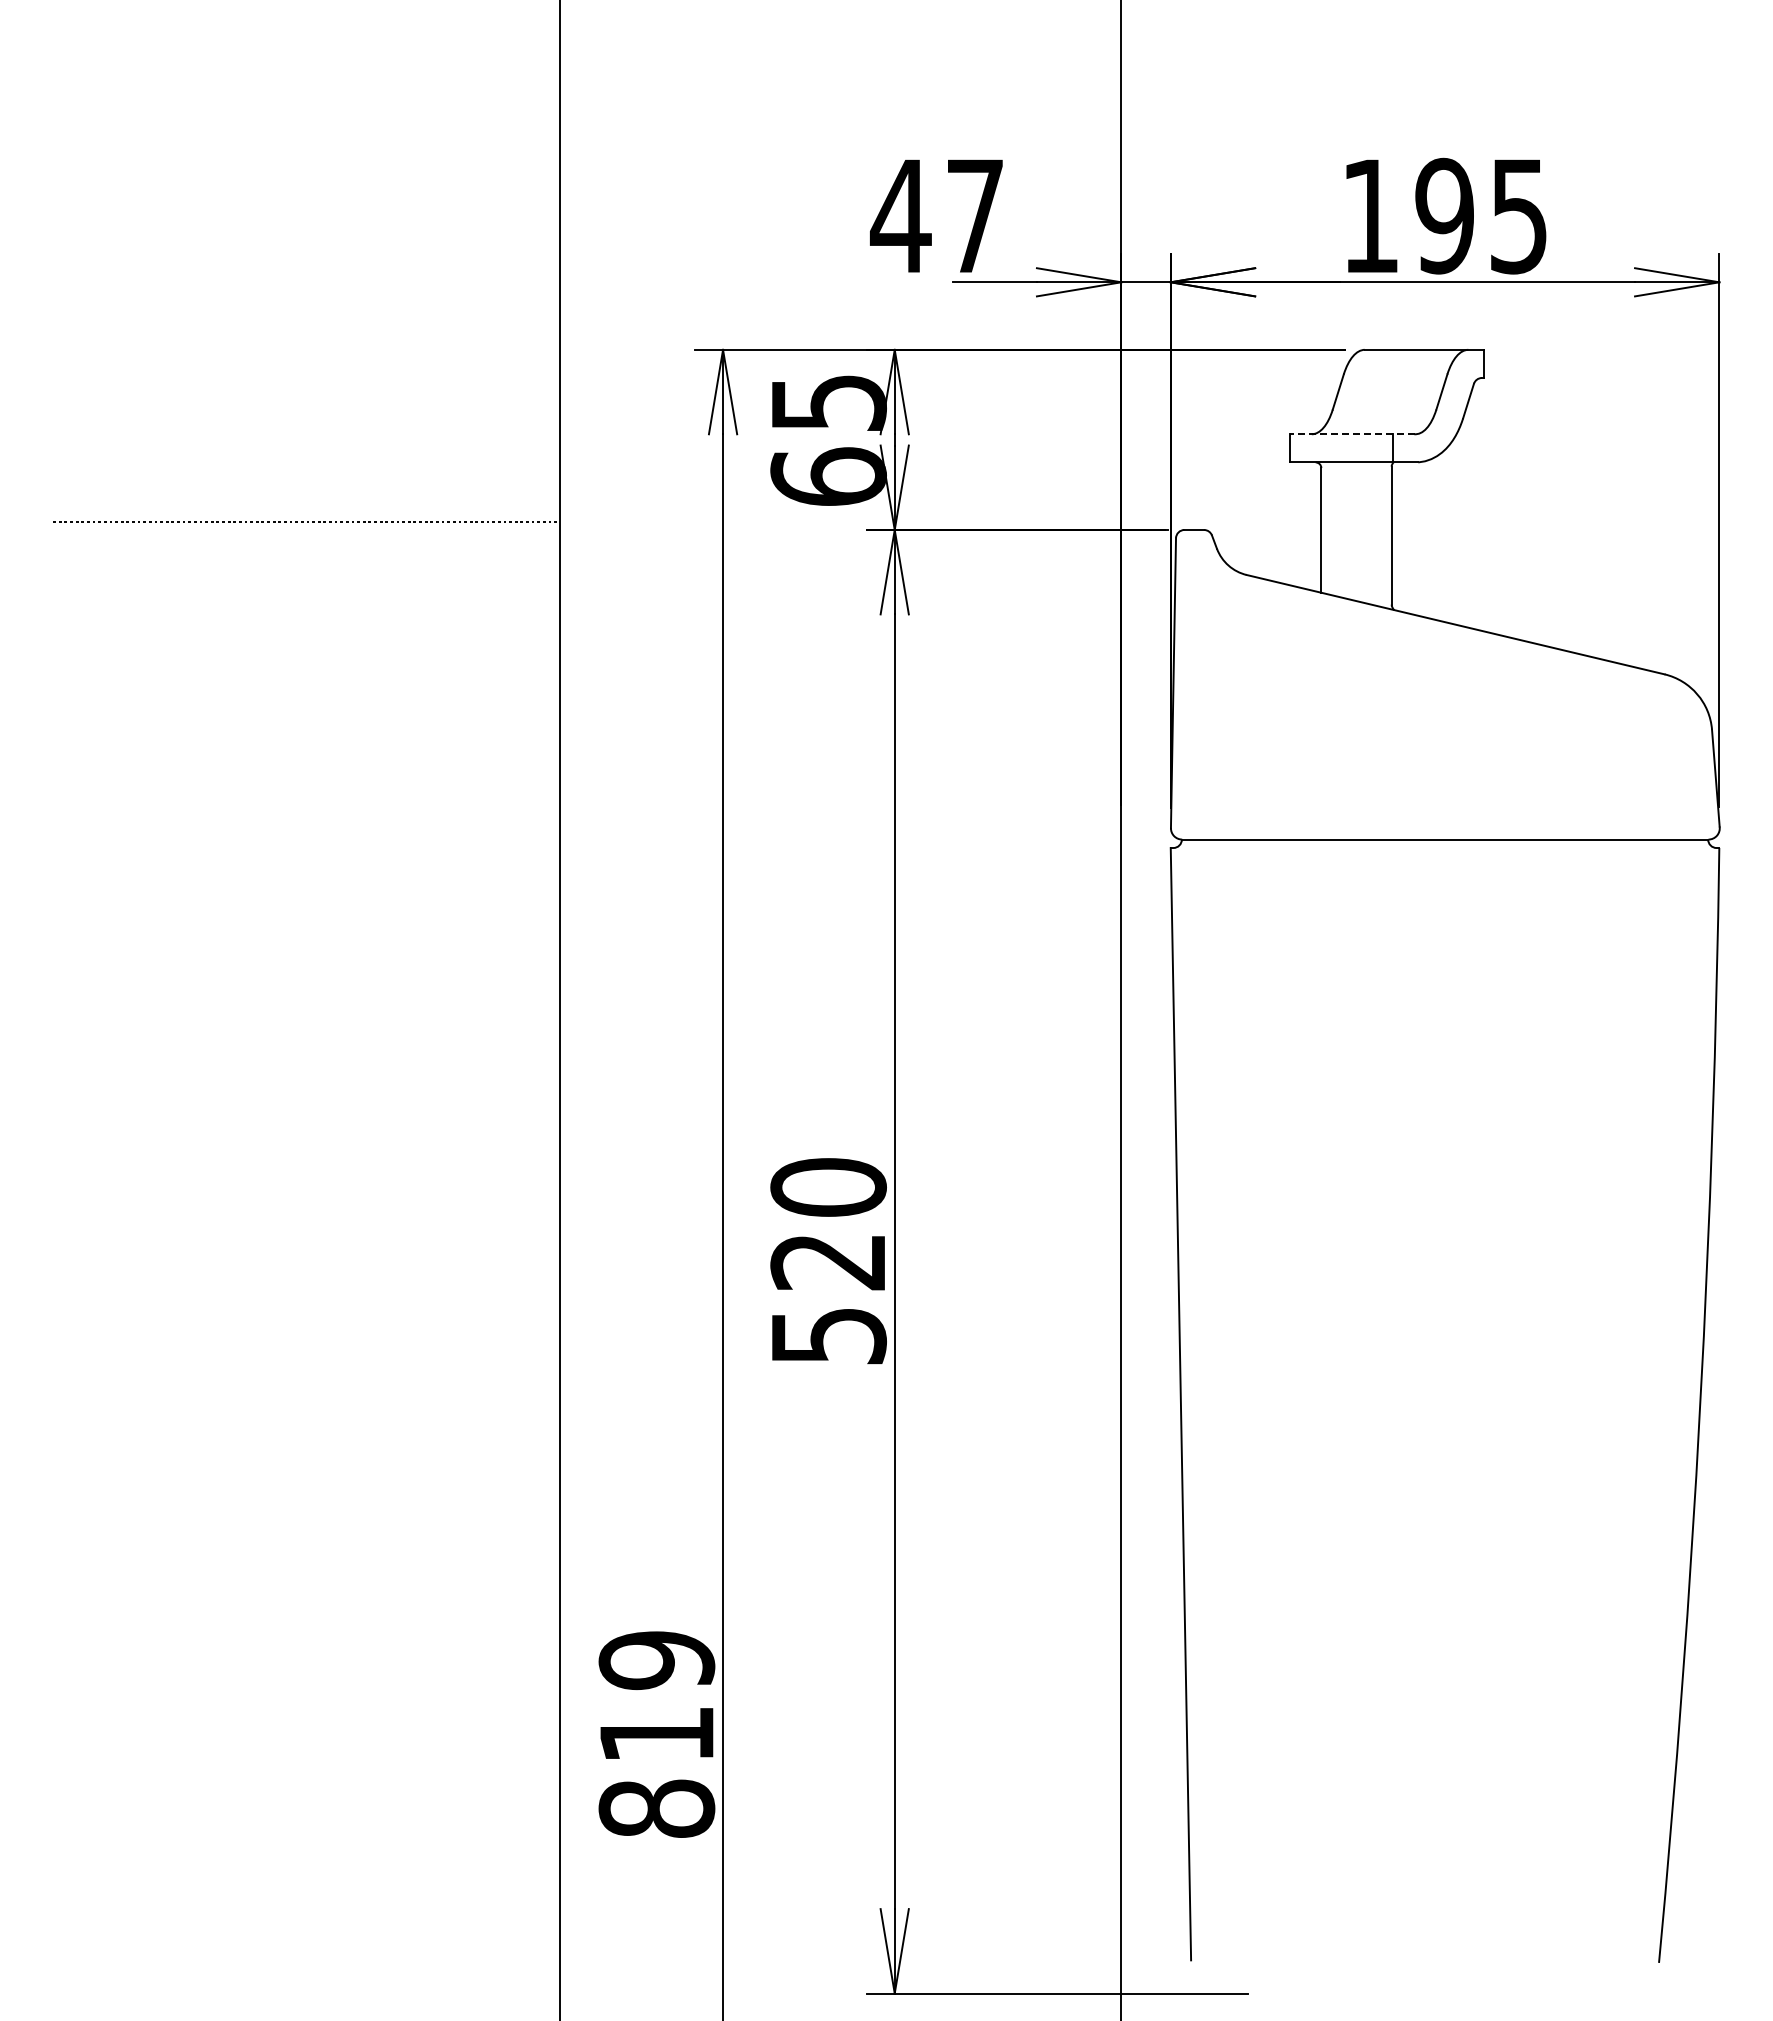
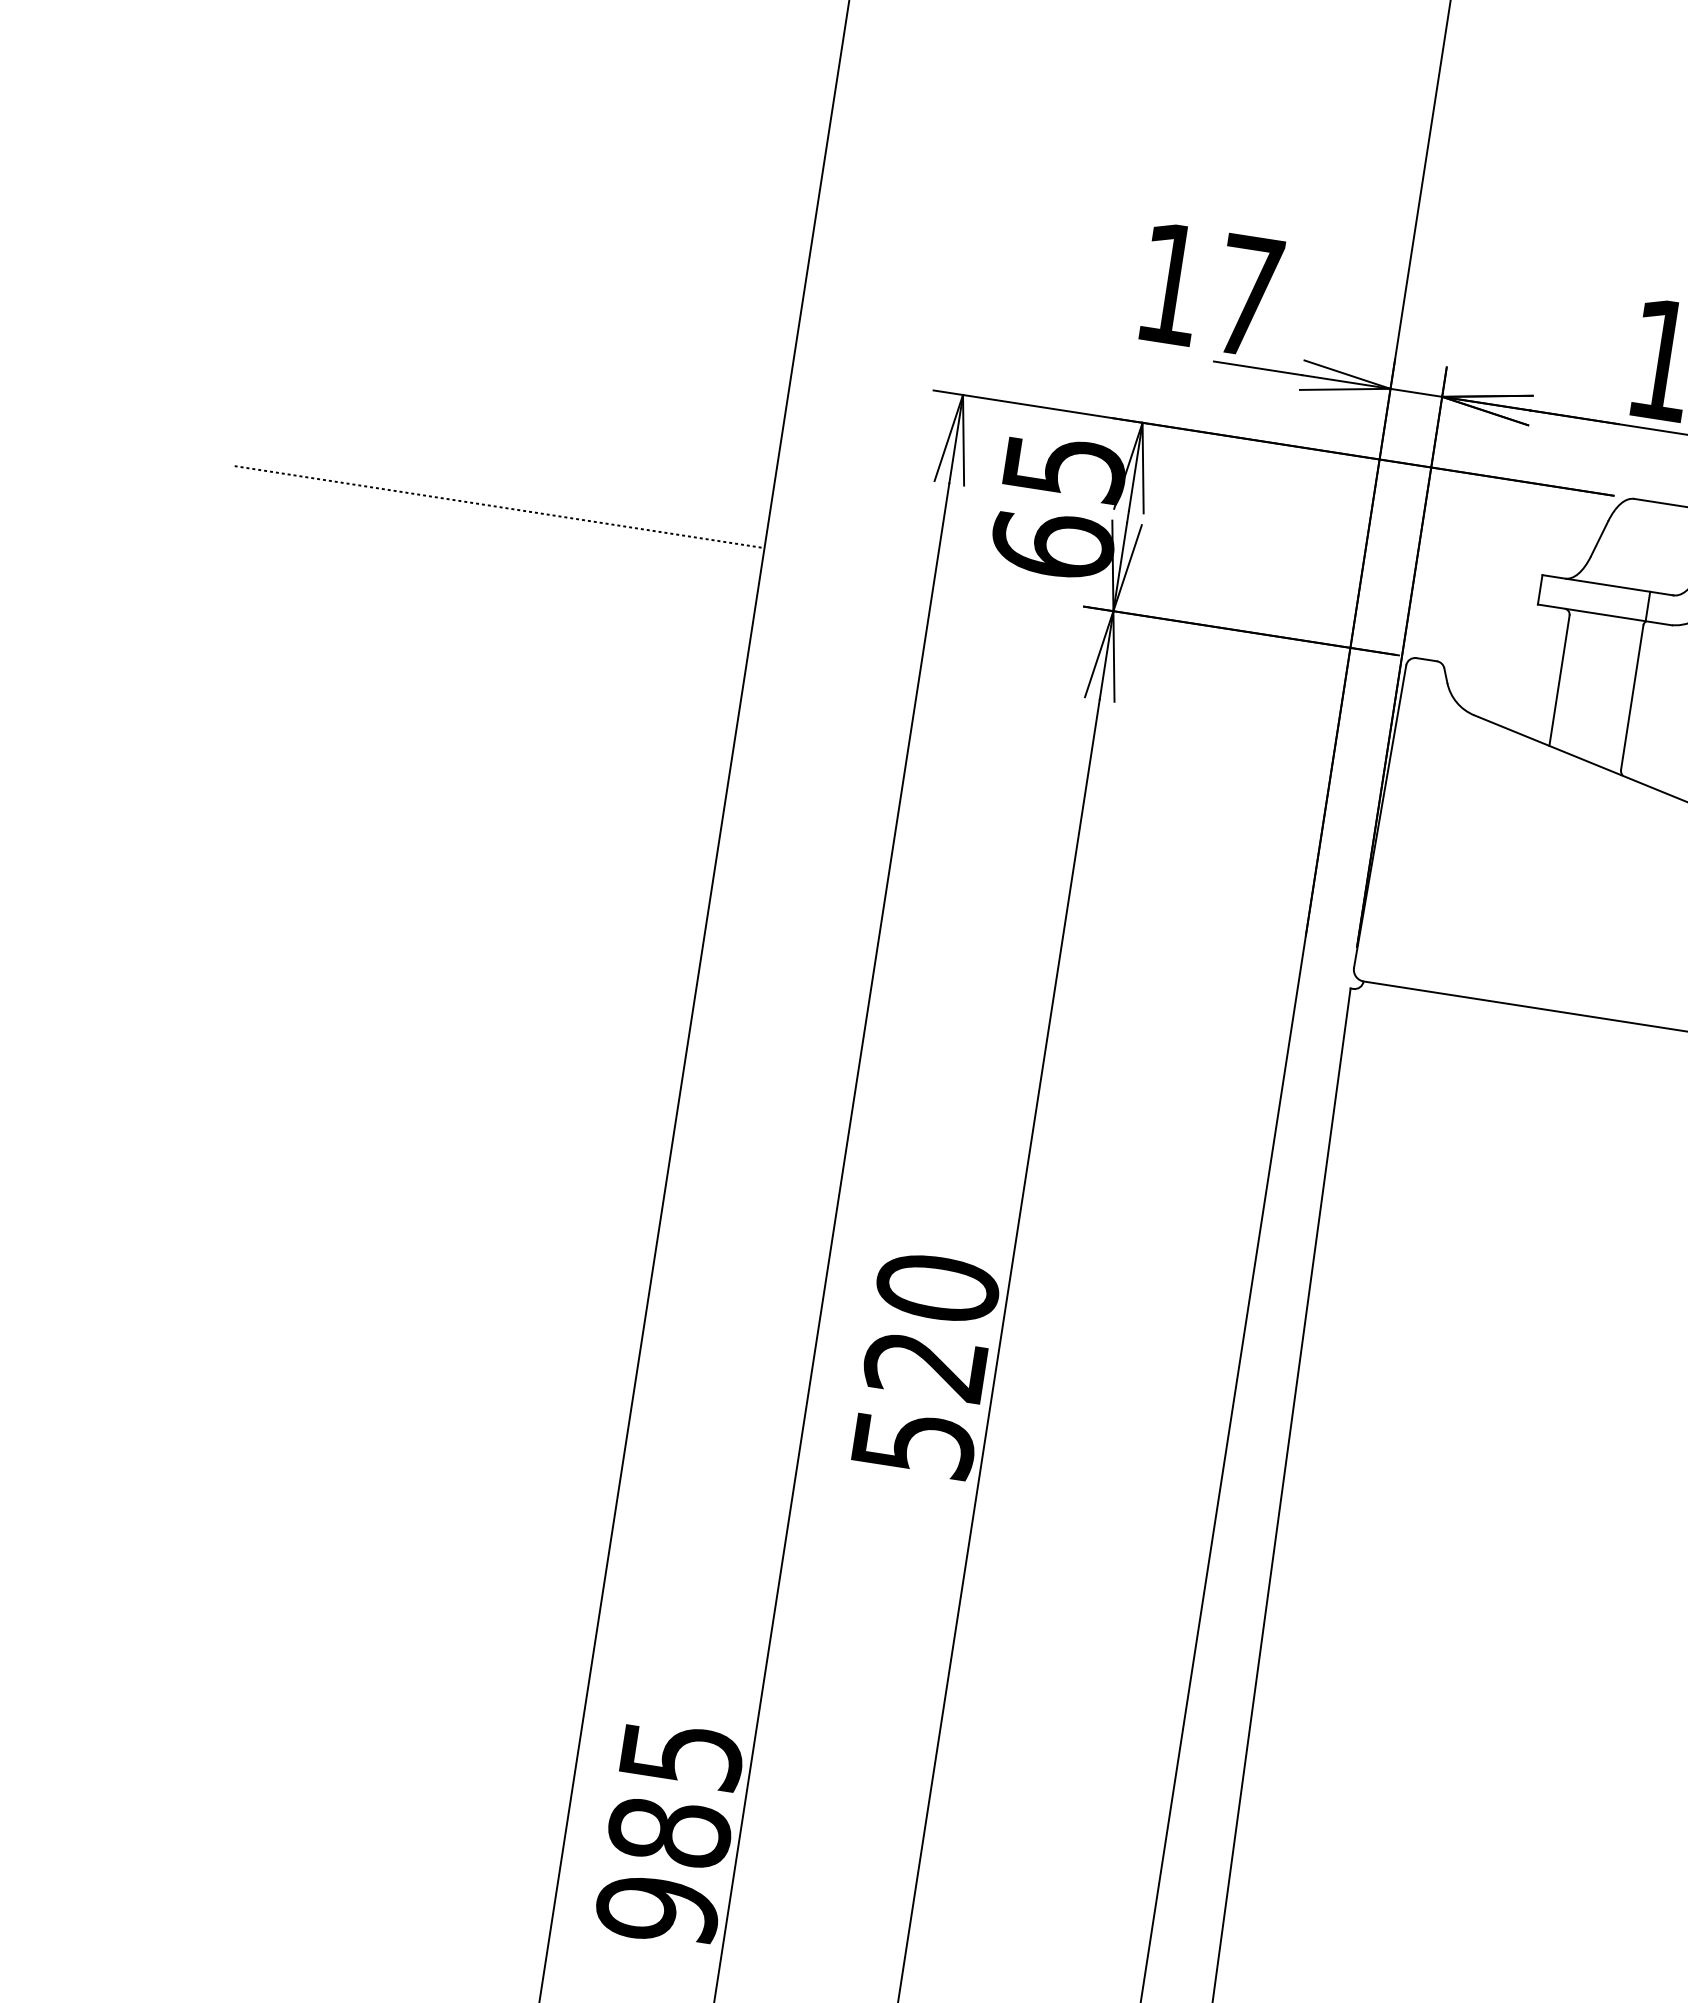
text: (900, 215) -> (1170, 283), 47 -> 17
line: (1352, 434) -> (1607, 585), dashed -> solid
text: (656, 1734) -> (669, 1832), 819 -> 985

